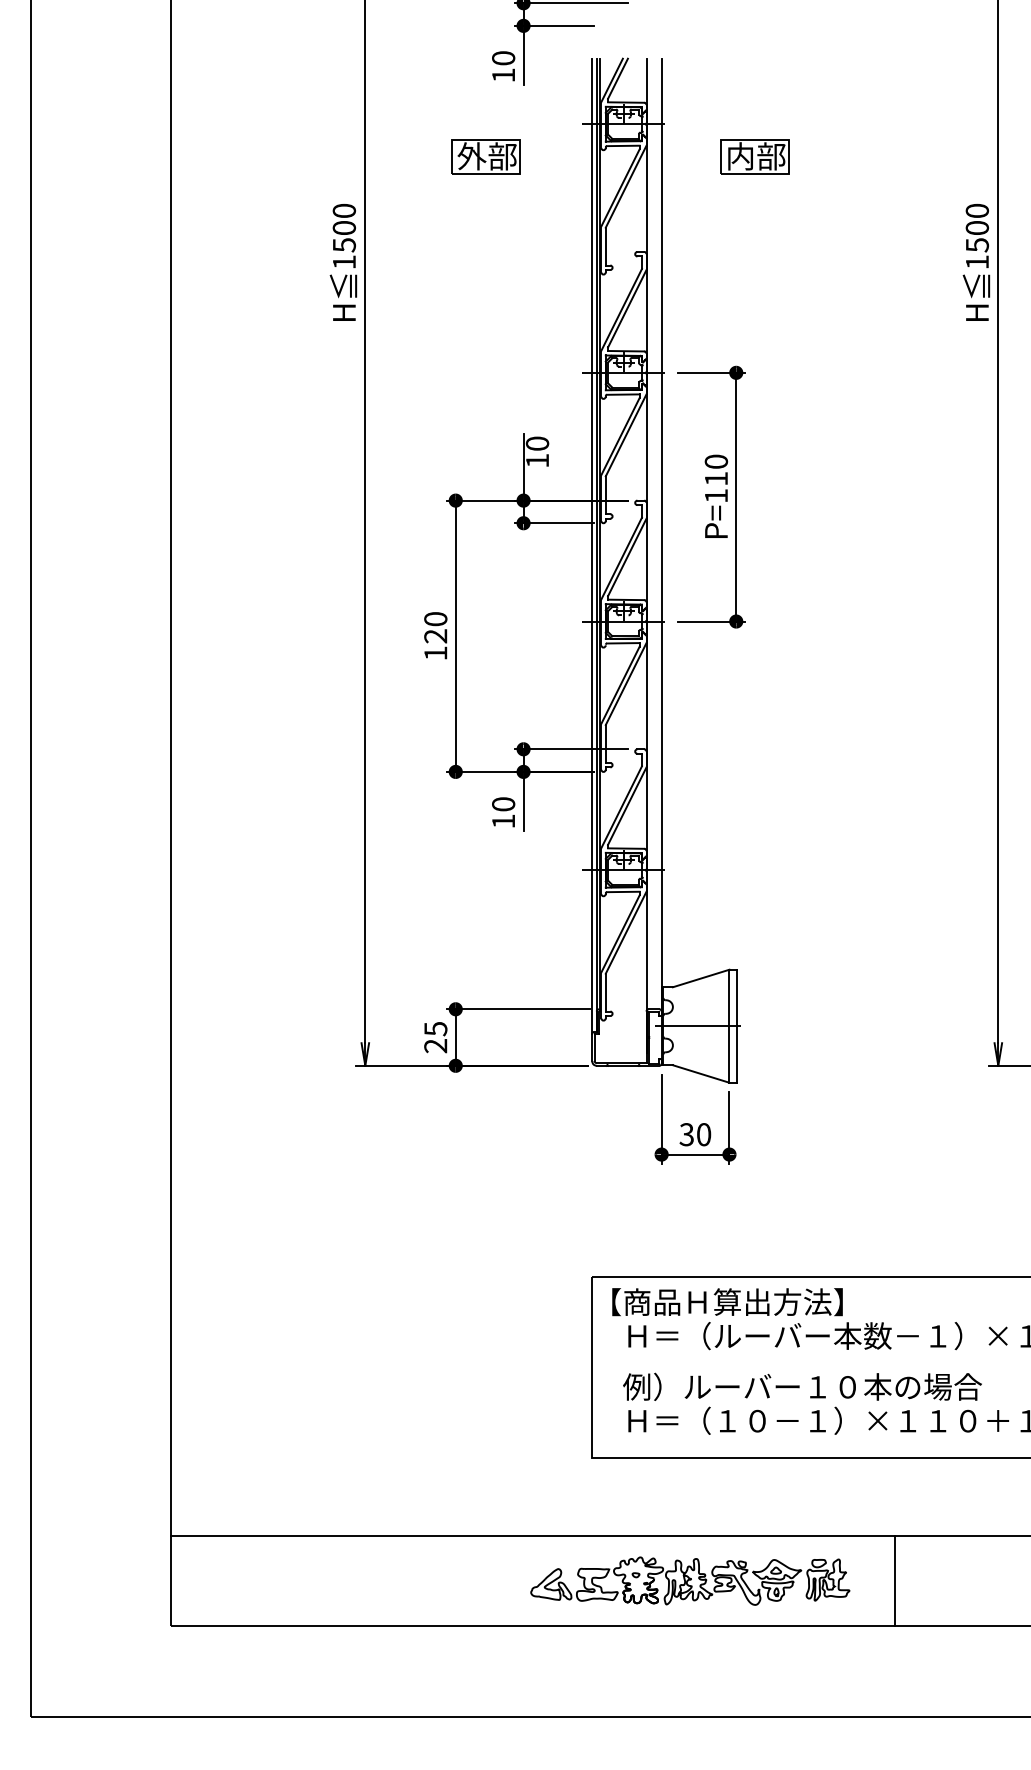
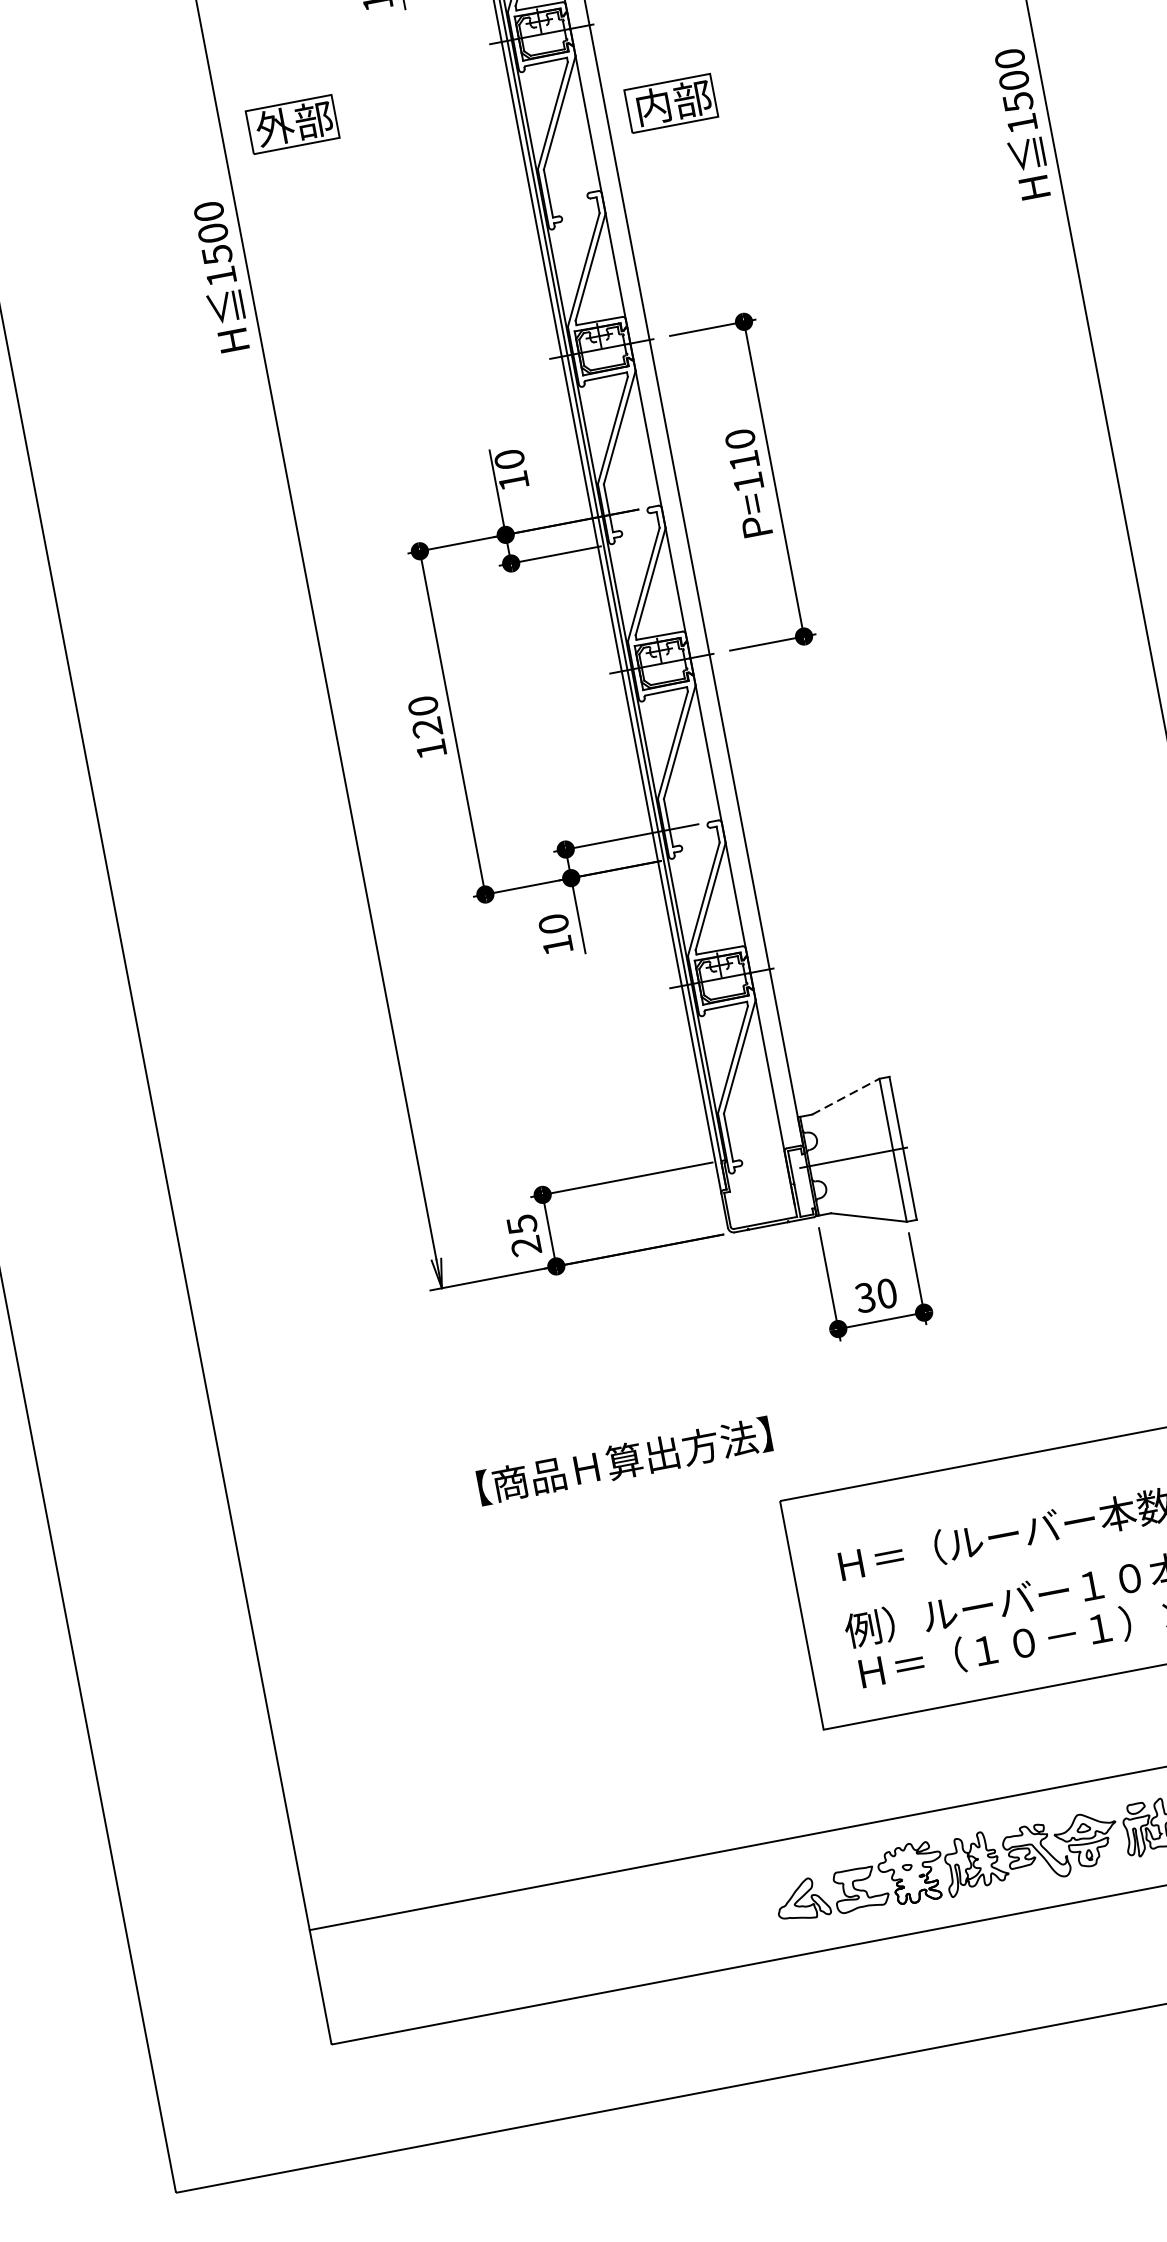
part: (485, 156) -> (292, 124), moved
part: (754, 156) -> (671, 103), moved
line: (701, 978) -> (846, 1096), solid -> dashed
text: (727, 1302) -> (624, 1461), moved

